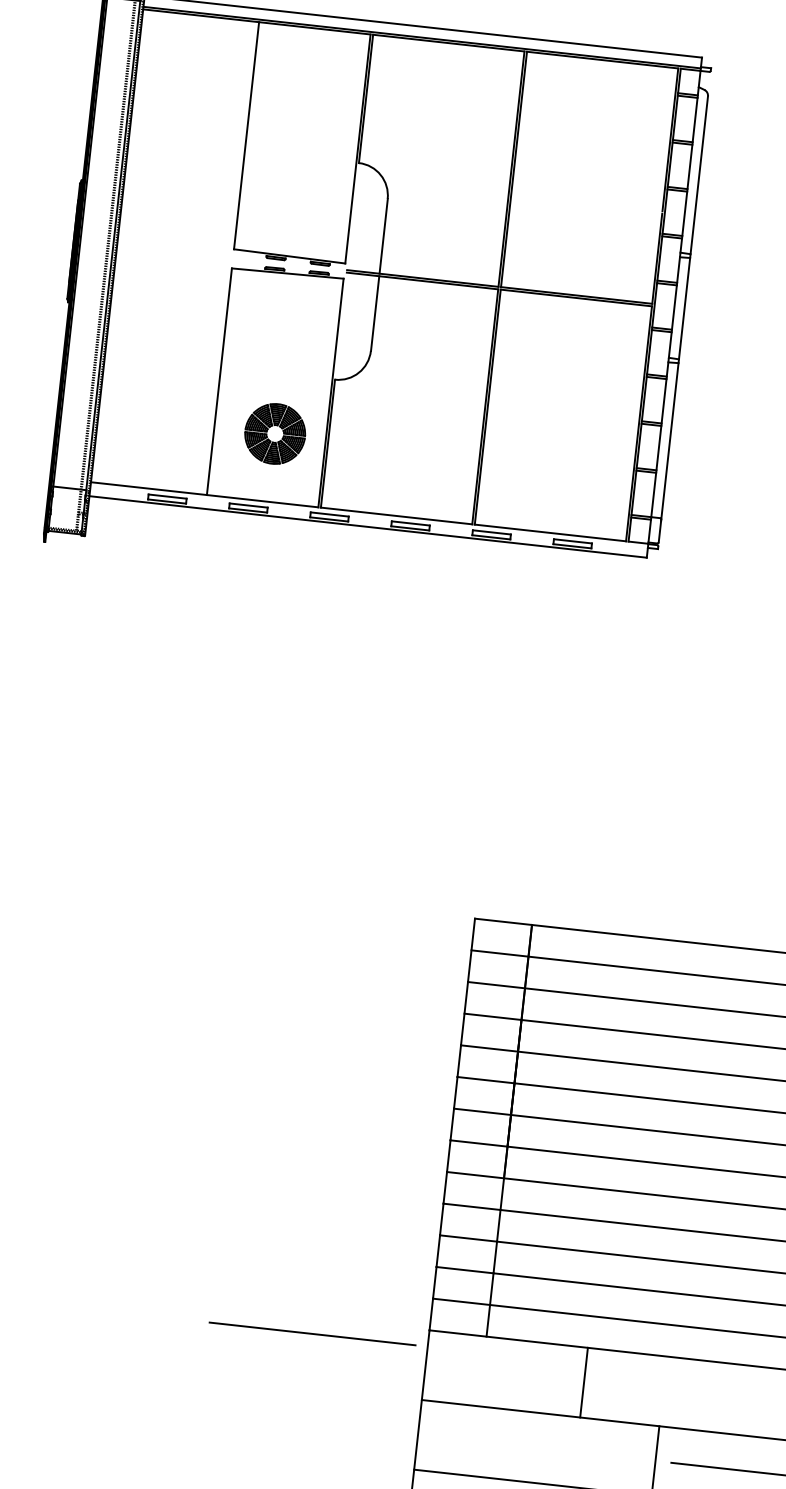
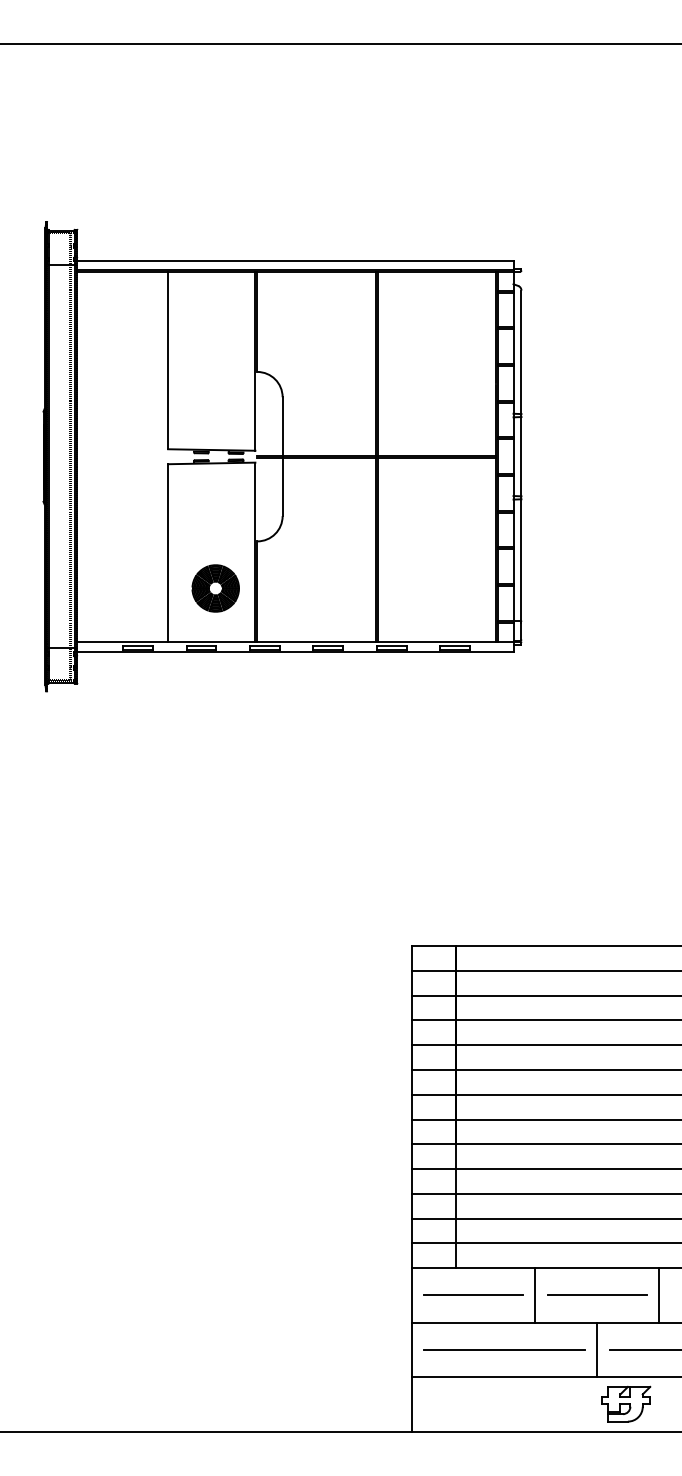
line: (312, 1333) -> (504, 1349), moved
line: (504, 1373) -> (473, 1295), added
line: (662, 1391) -> (596, 1295), added
line: (742, 1400) -> (659, 1295), added

